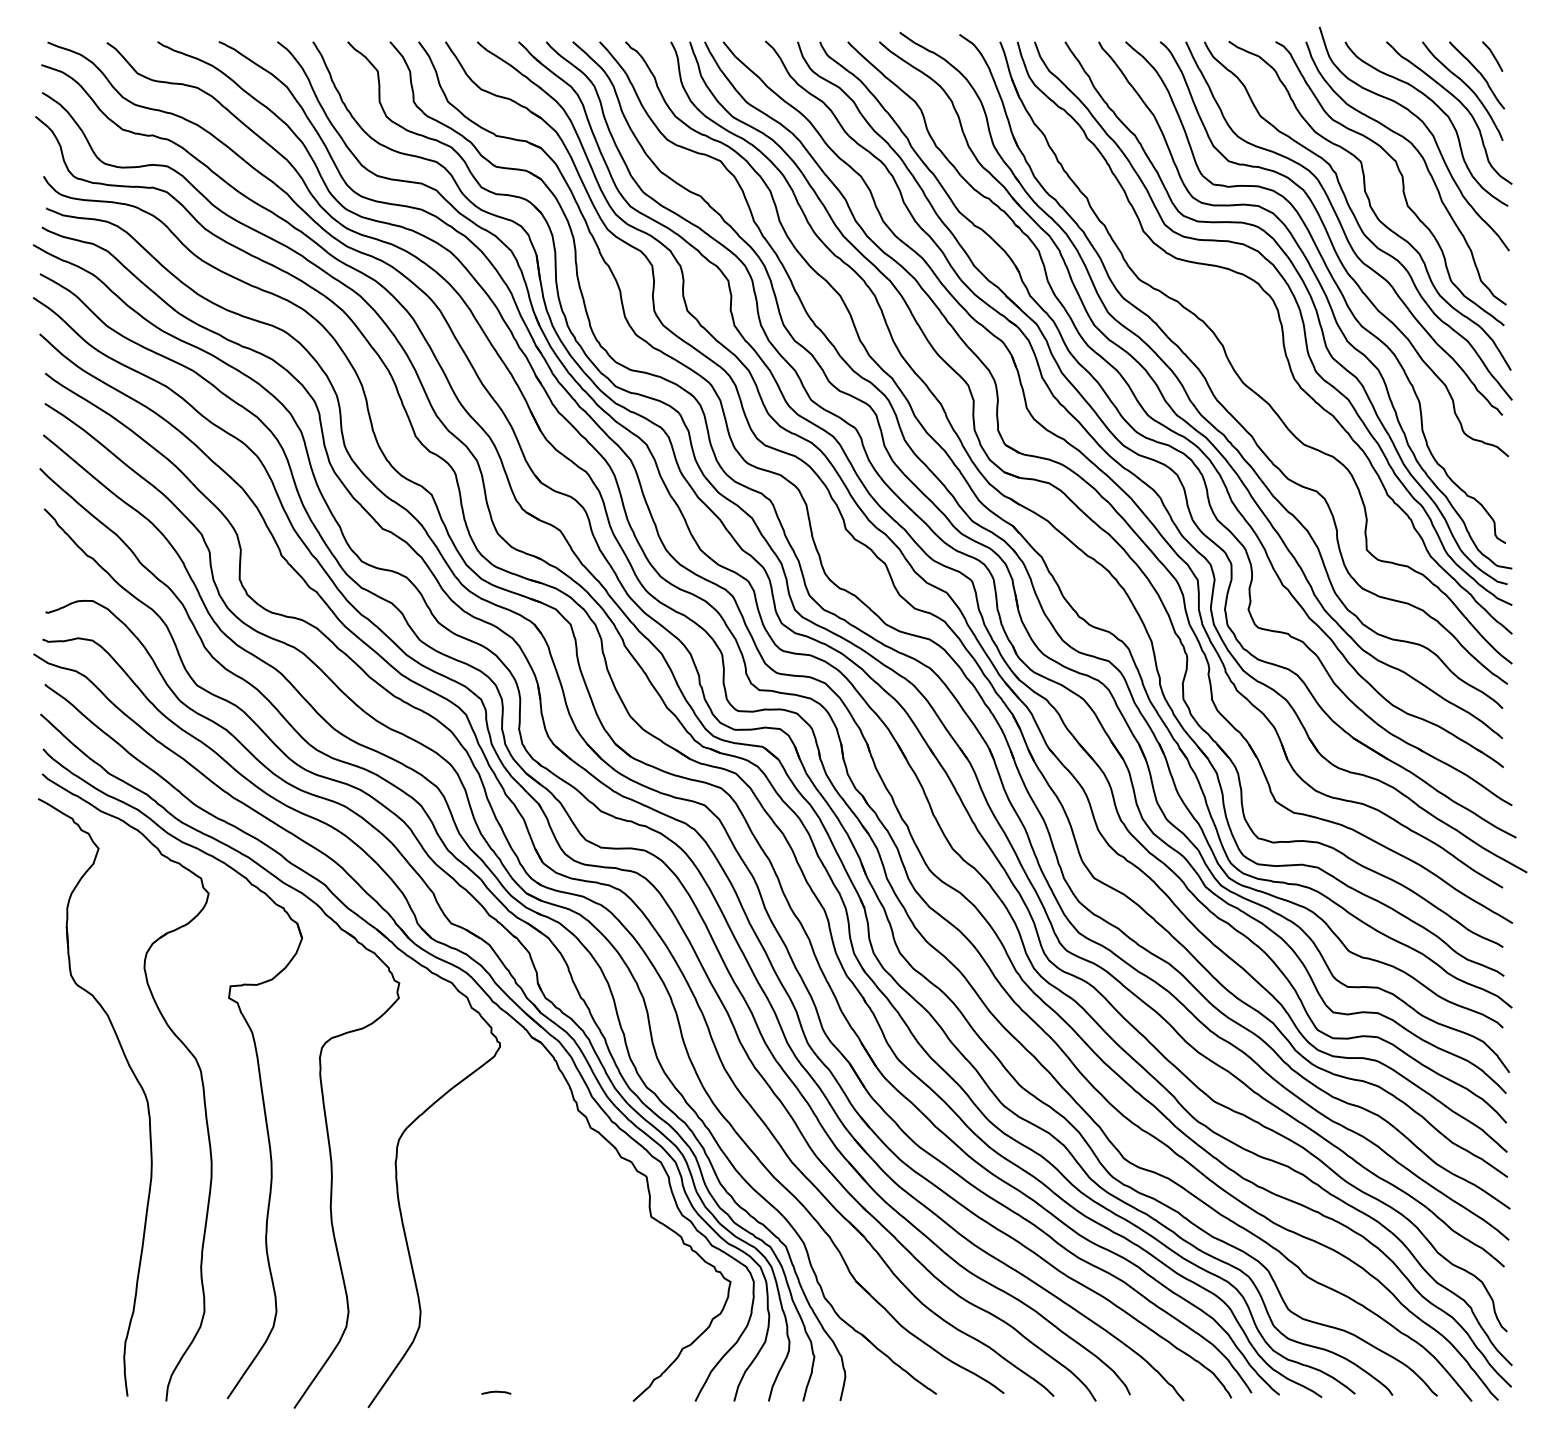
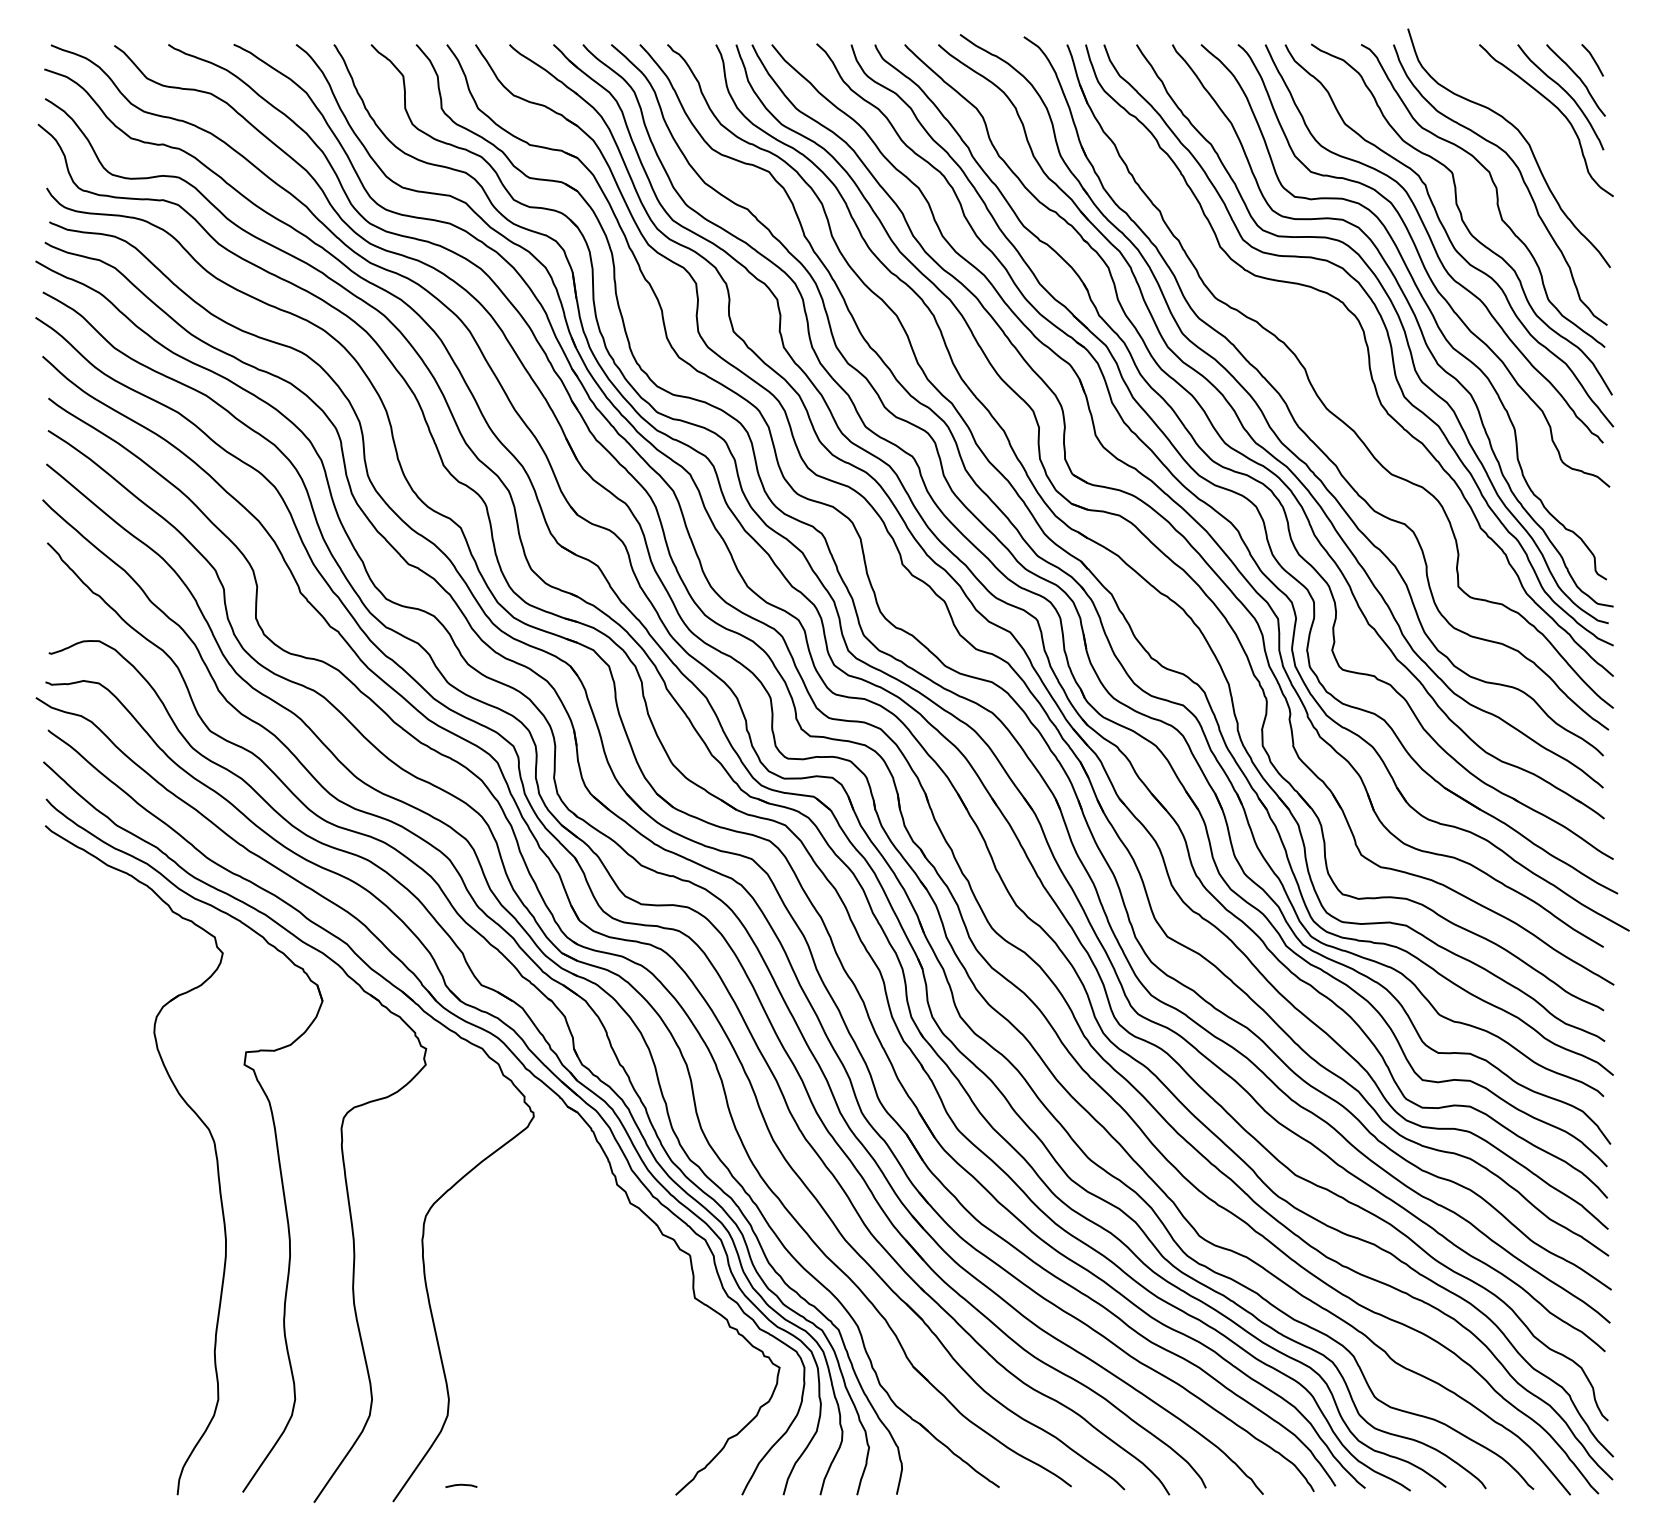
curve: (1439, 109) -> (1535, 116), removed
part: (134, 1077) -> (143, 1149), removed
line: (496, 1392) -> (461, 1485), moved

